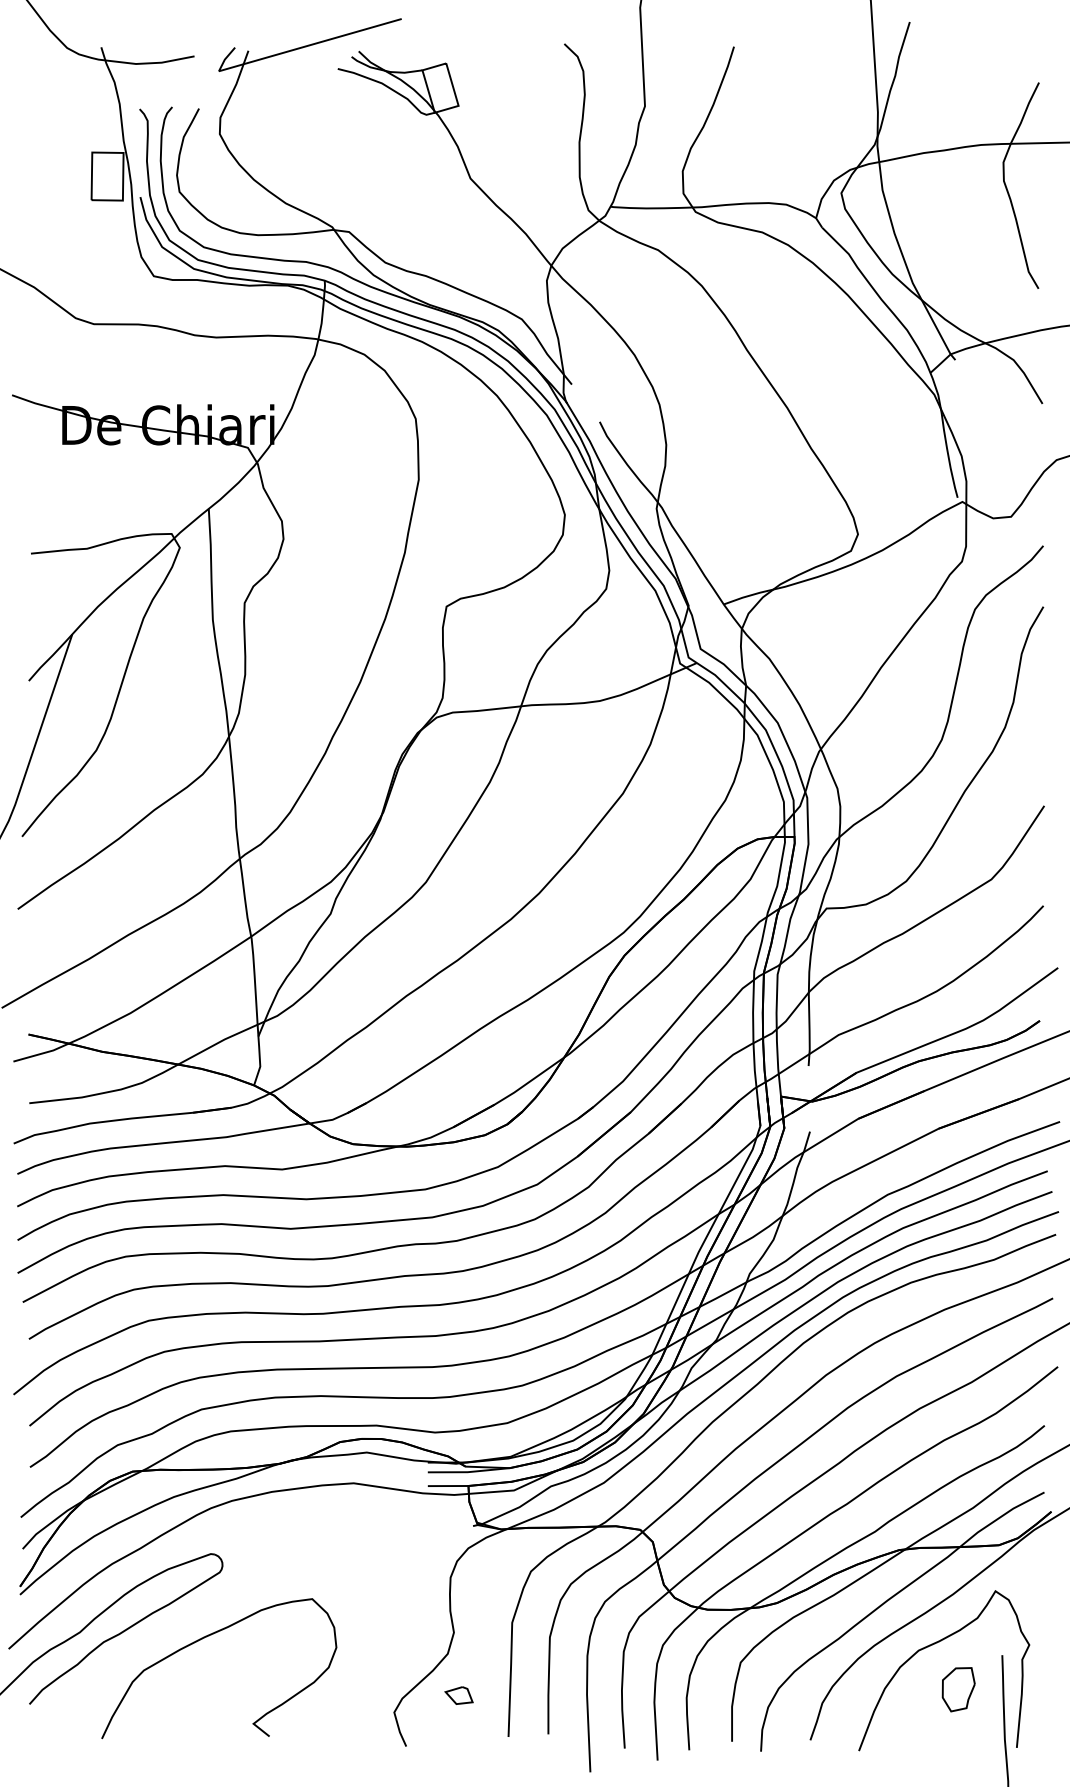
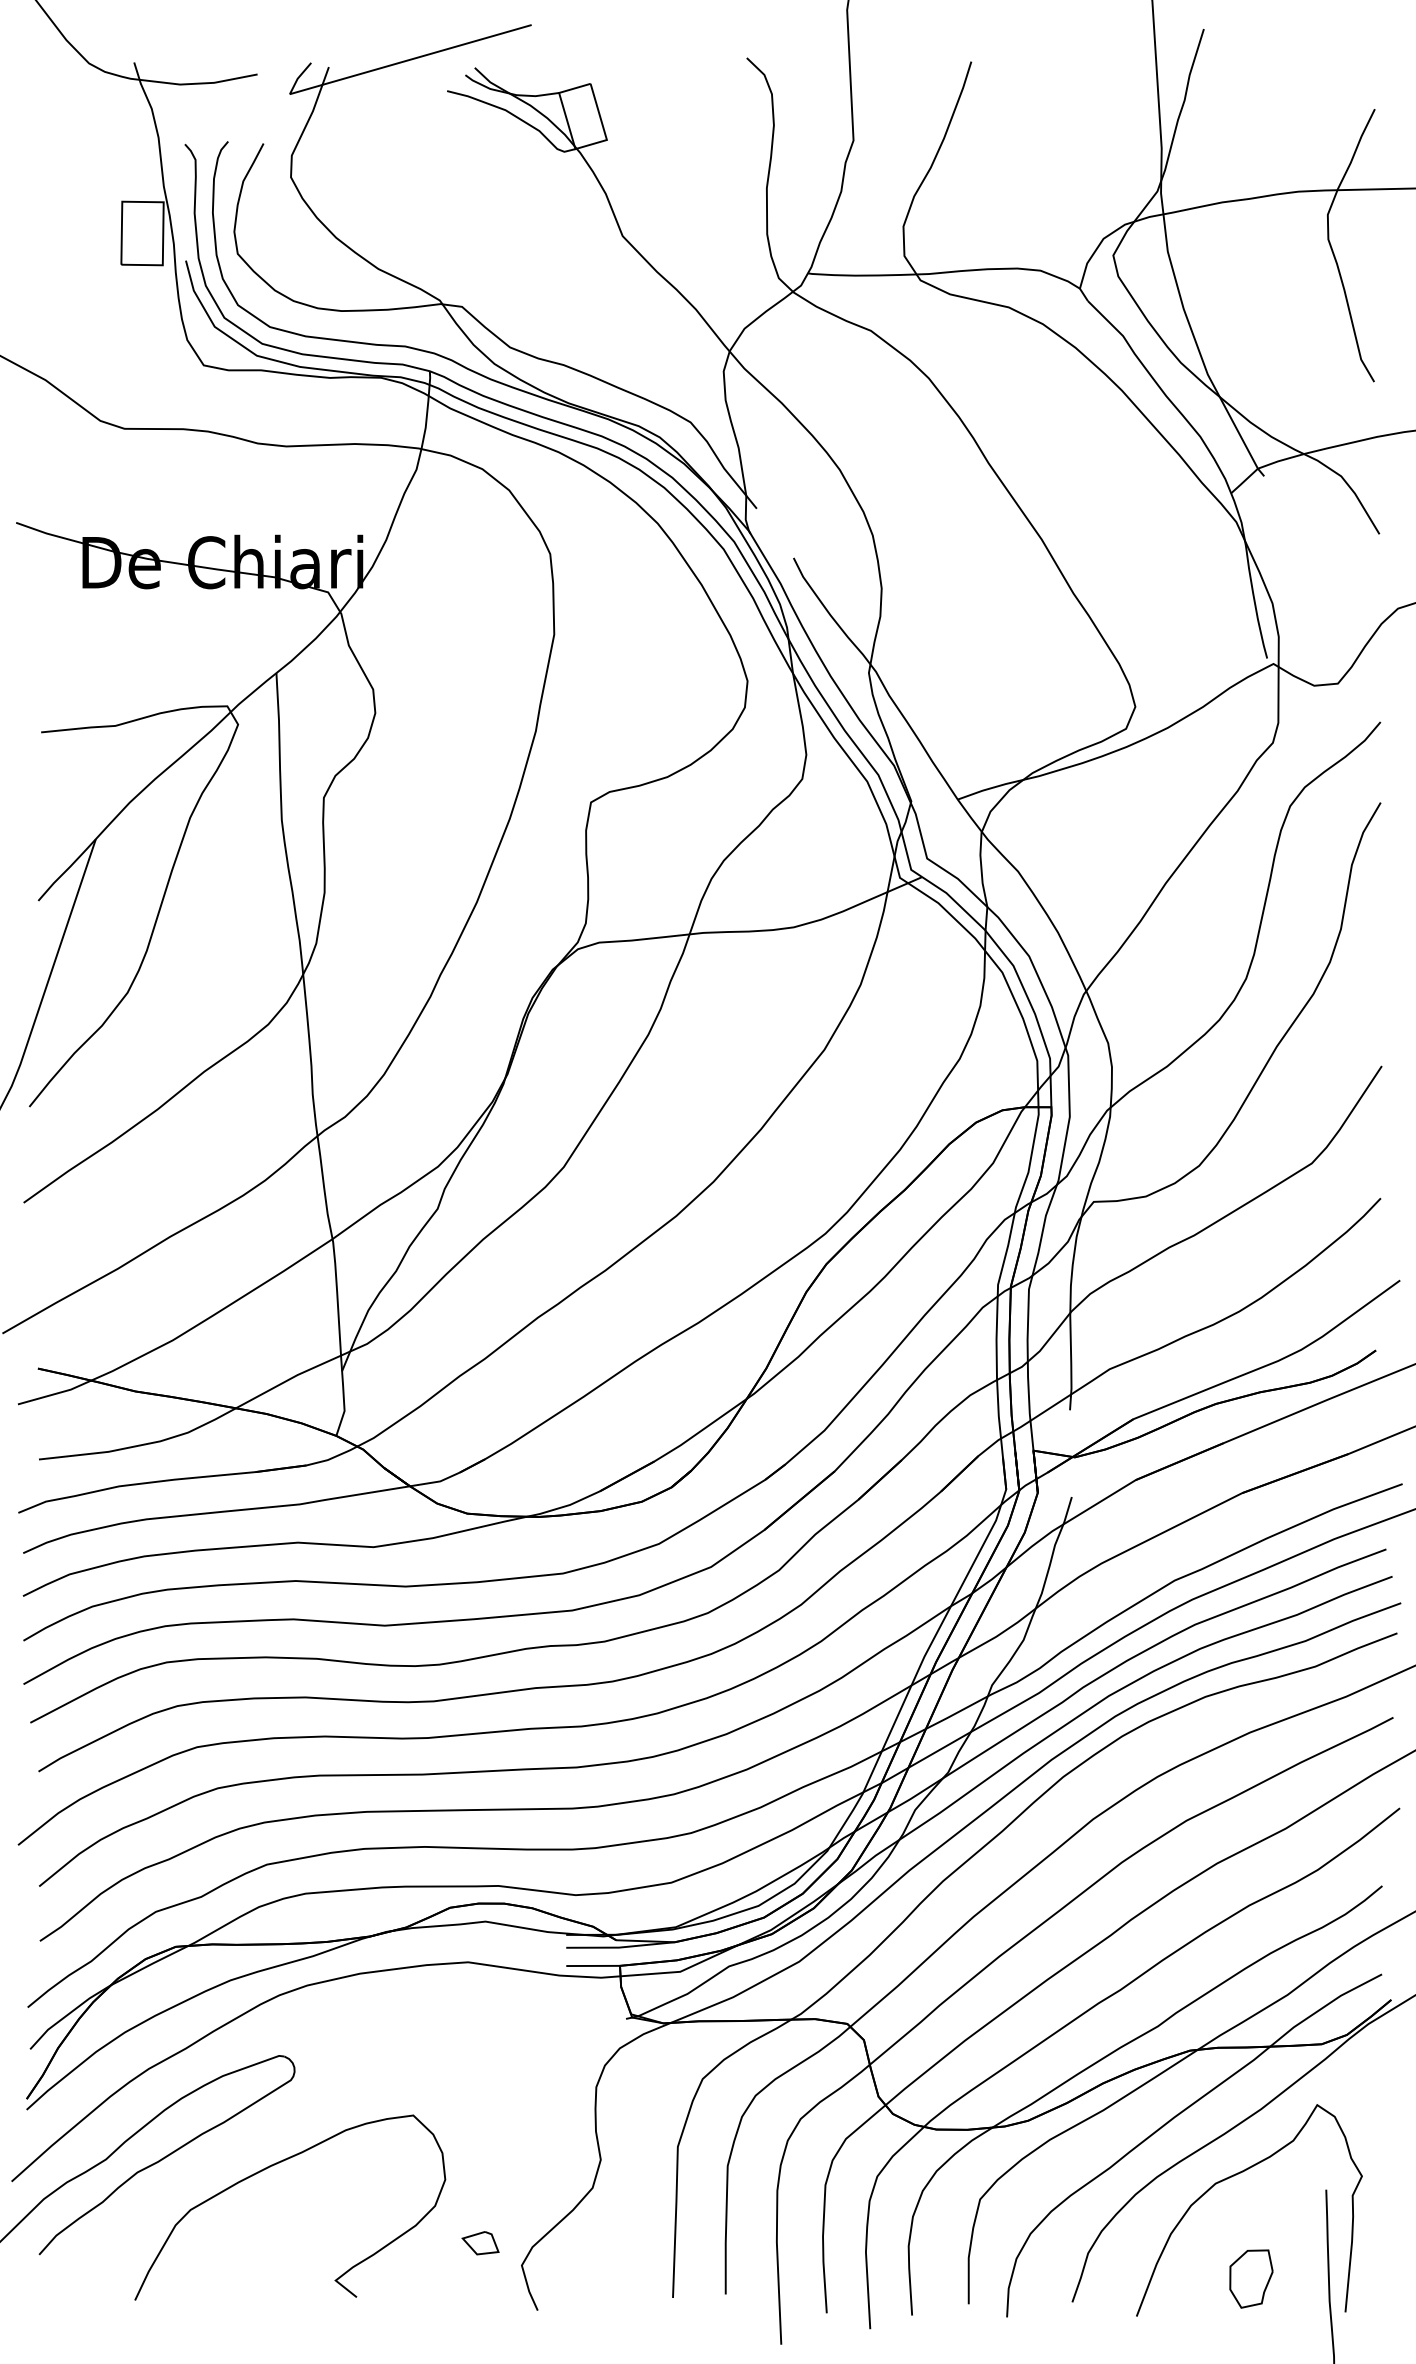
part: (958, 1689) -> (1251, 2278), moved
part: (458, 1695) -> (479, 2243), moved

